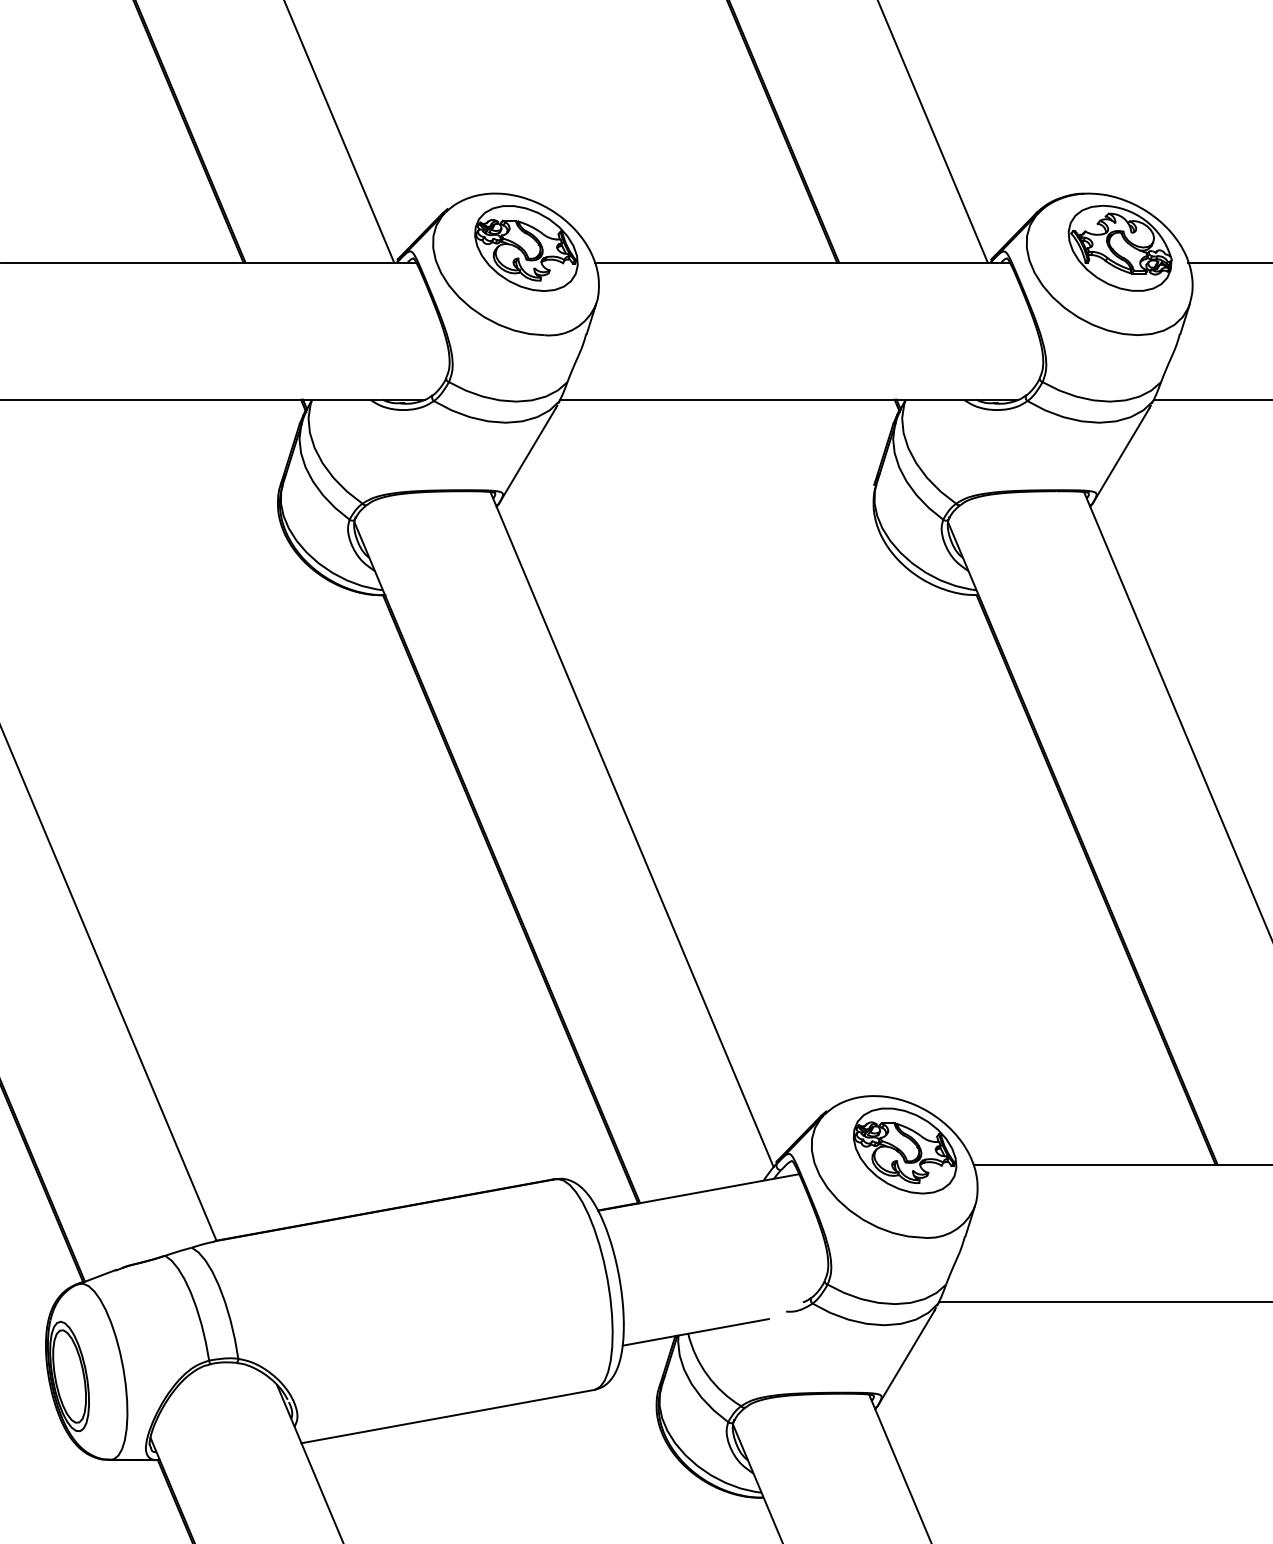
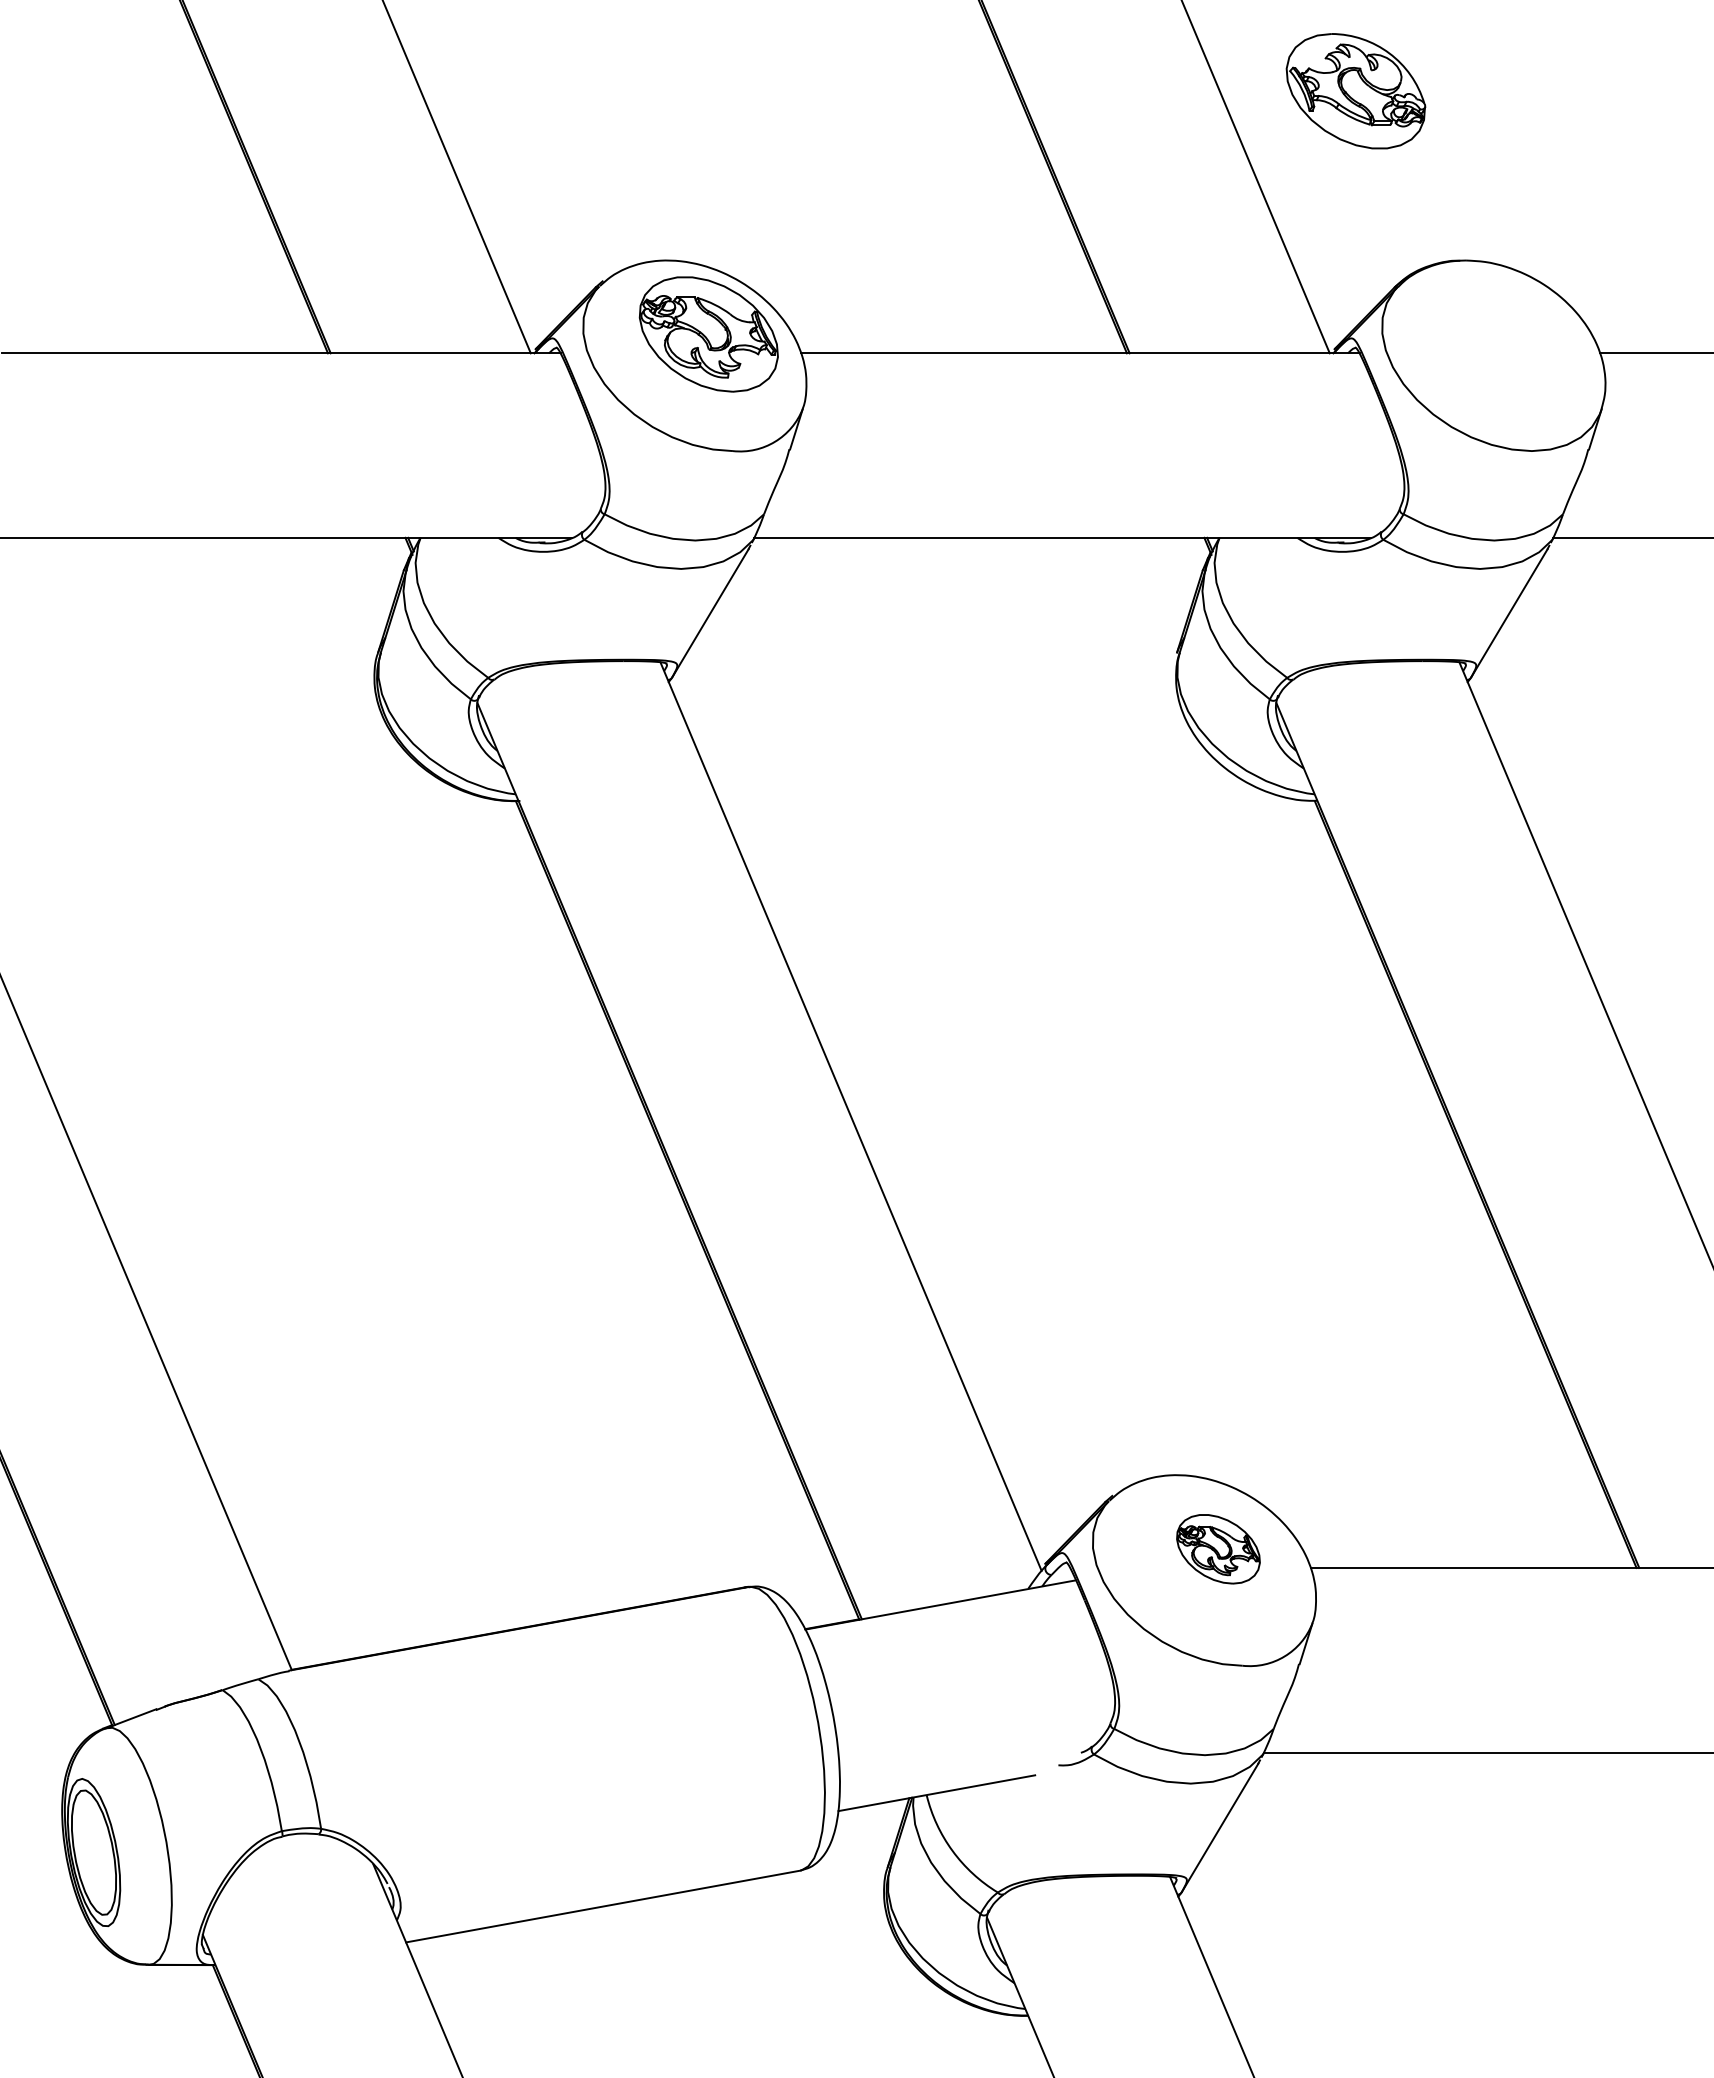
part: (1119, 248) -> (1355, 91), moved
part: (905, 1151) -> (1218, 1549), size x0.6

